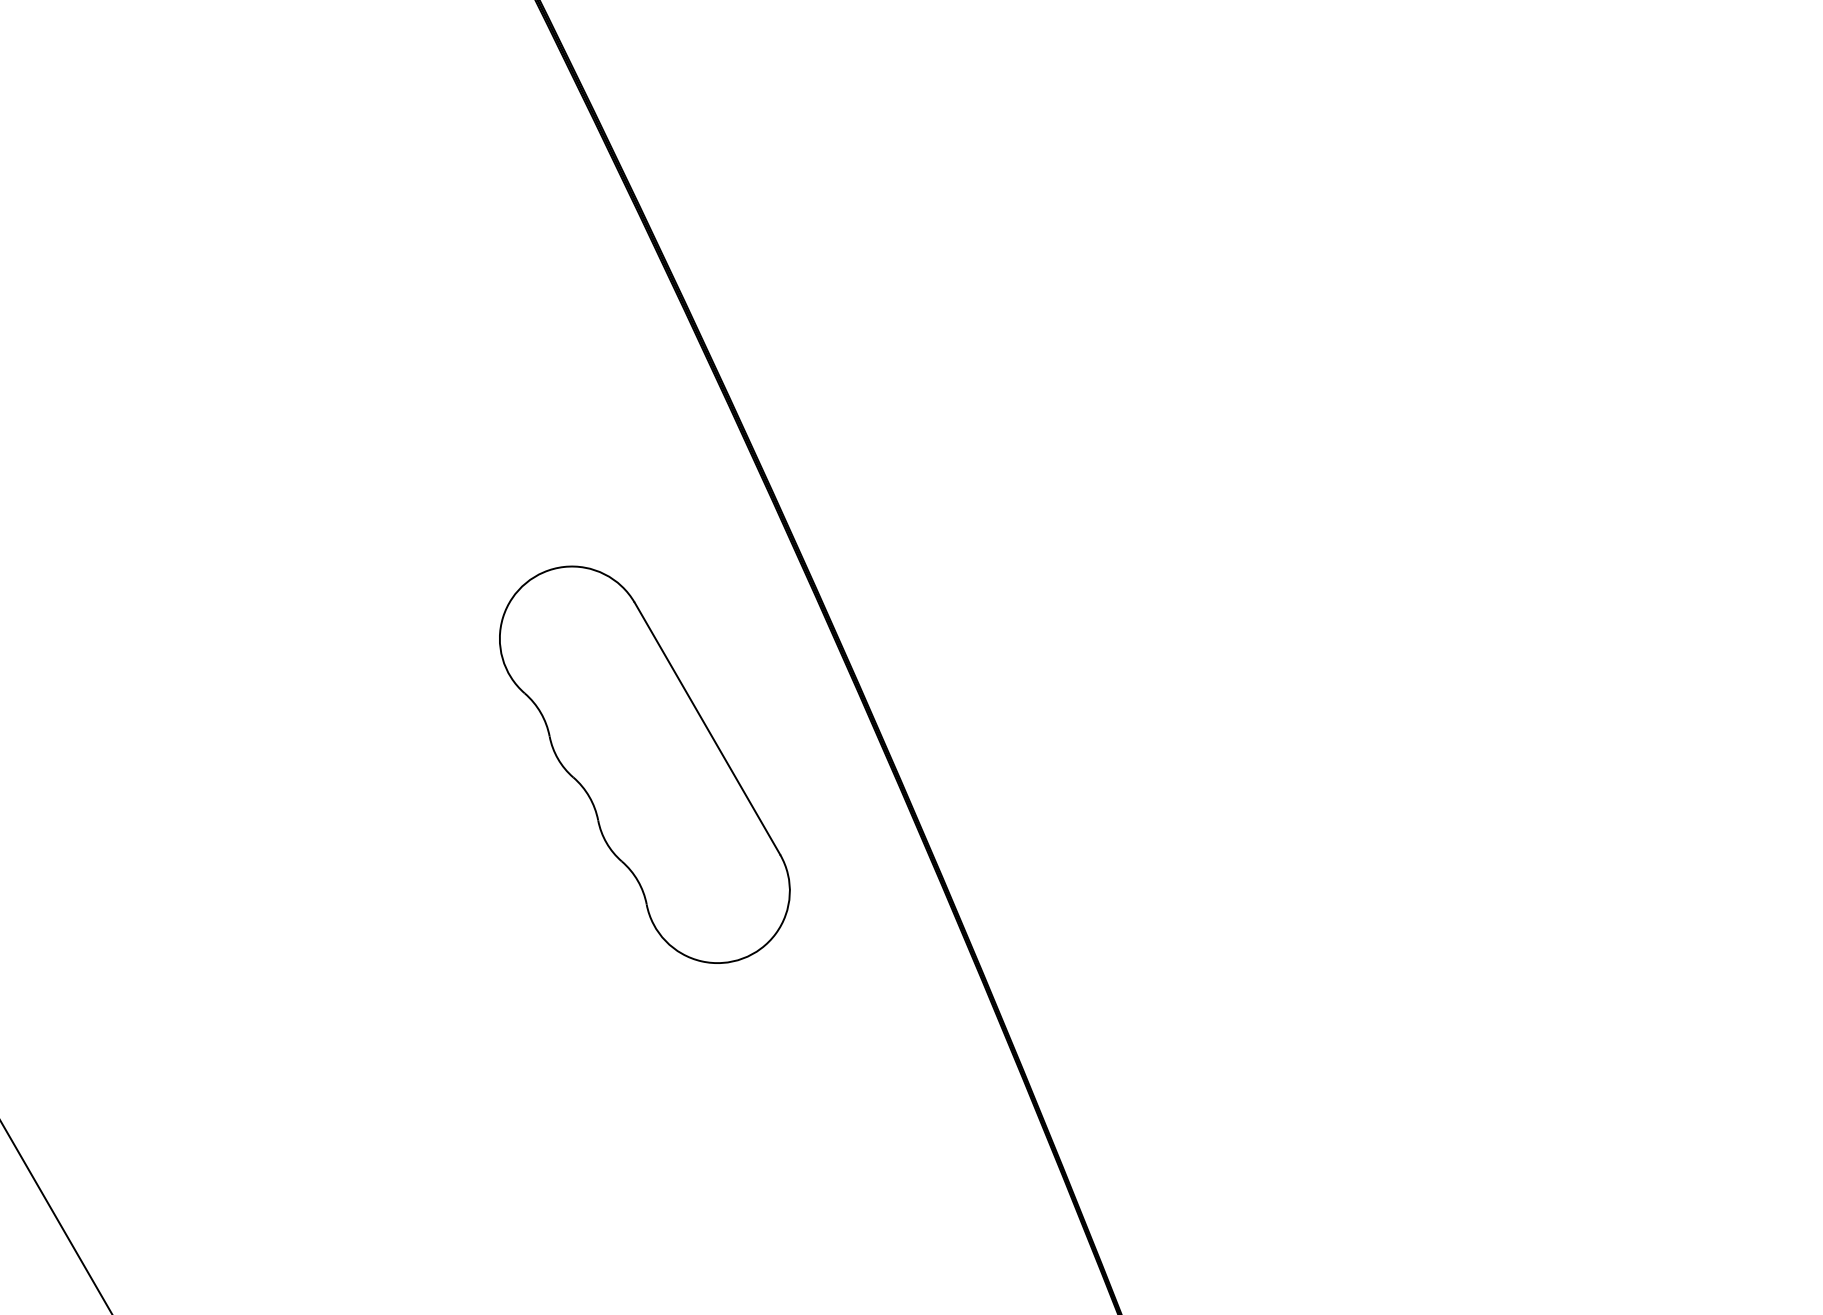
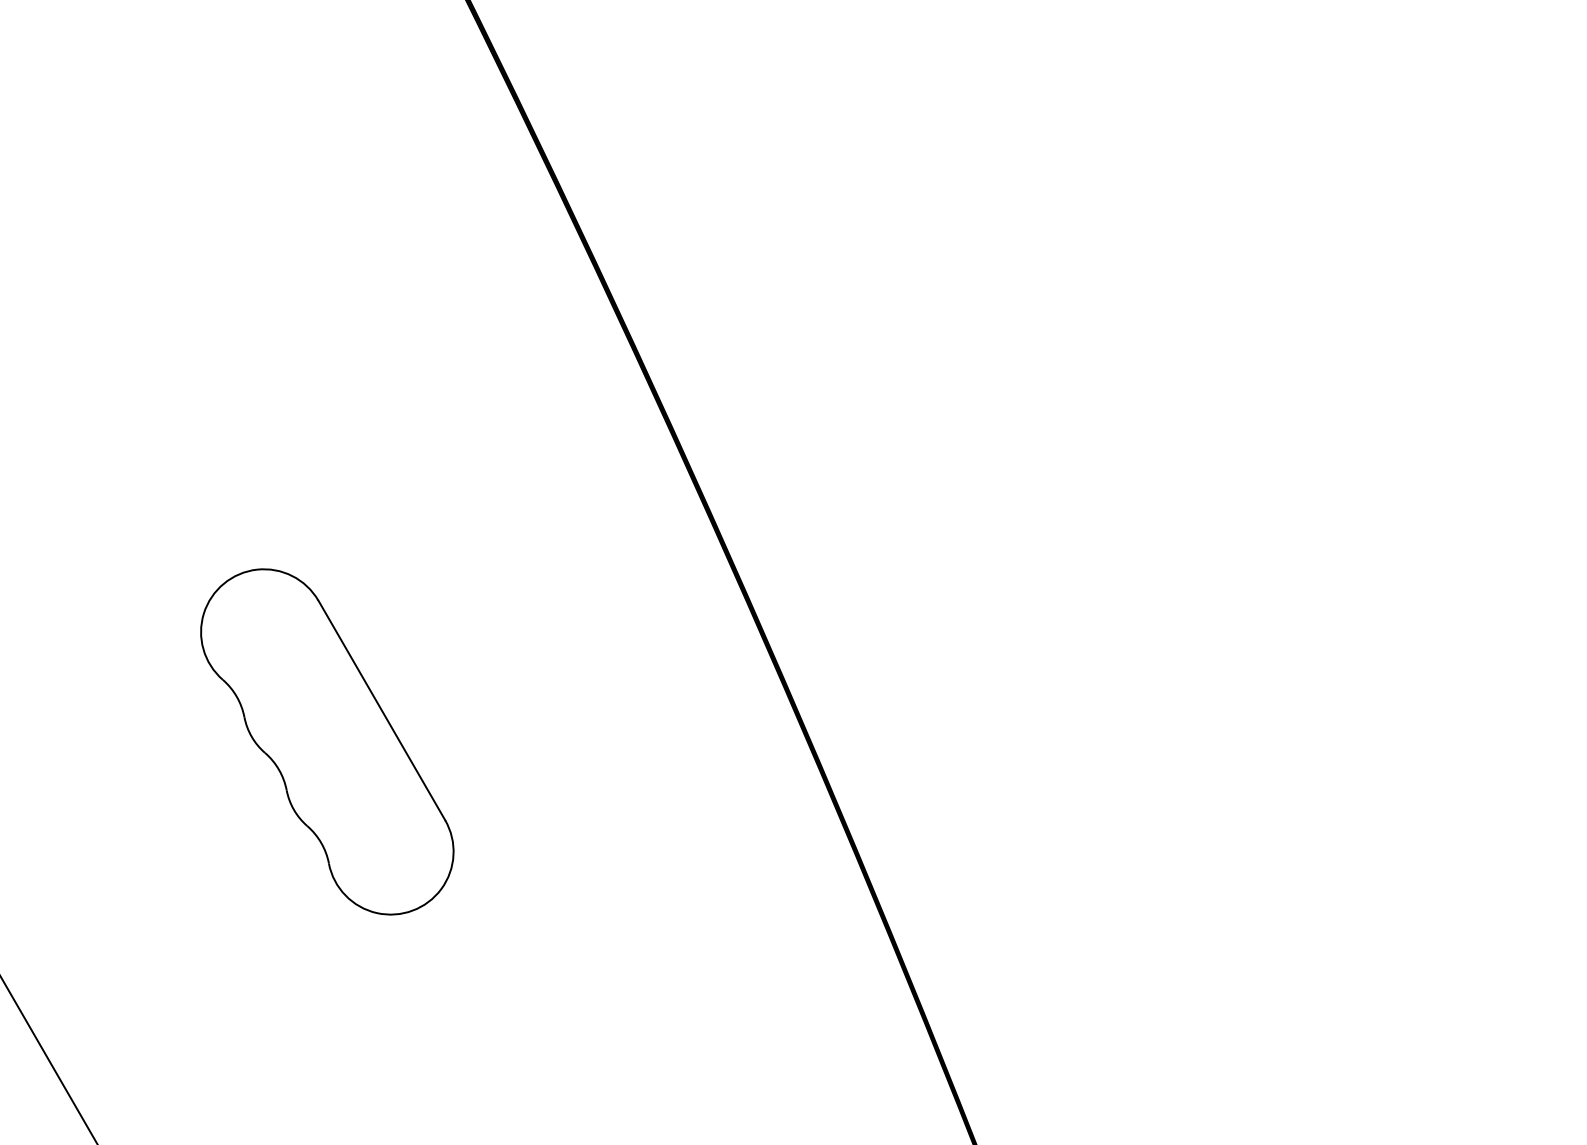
part: (645, 764) -> (327, 741), moved

